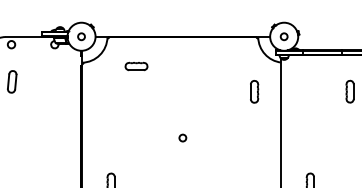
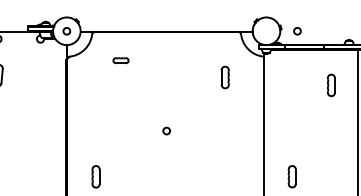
circle: (284, 36) -> (297, 31), moved
part: (135, 66) -> (120, 60), size x0.7
part: (253, 91) -> (224, 77), moved

